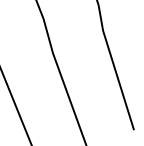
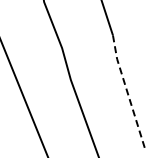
line: (114, 67) -> (127, 93), solid -> dashed

